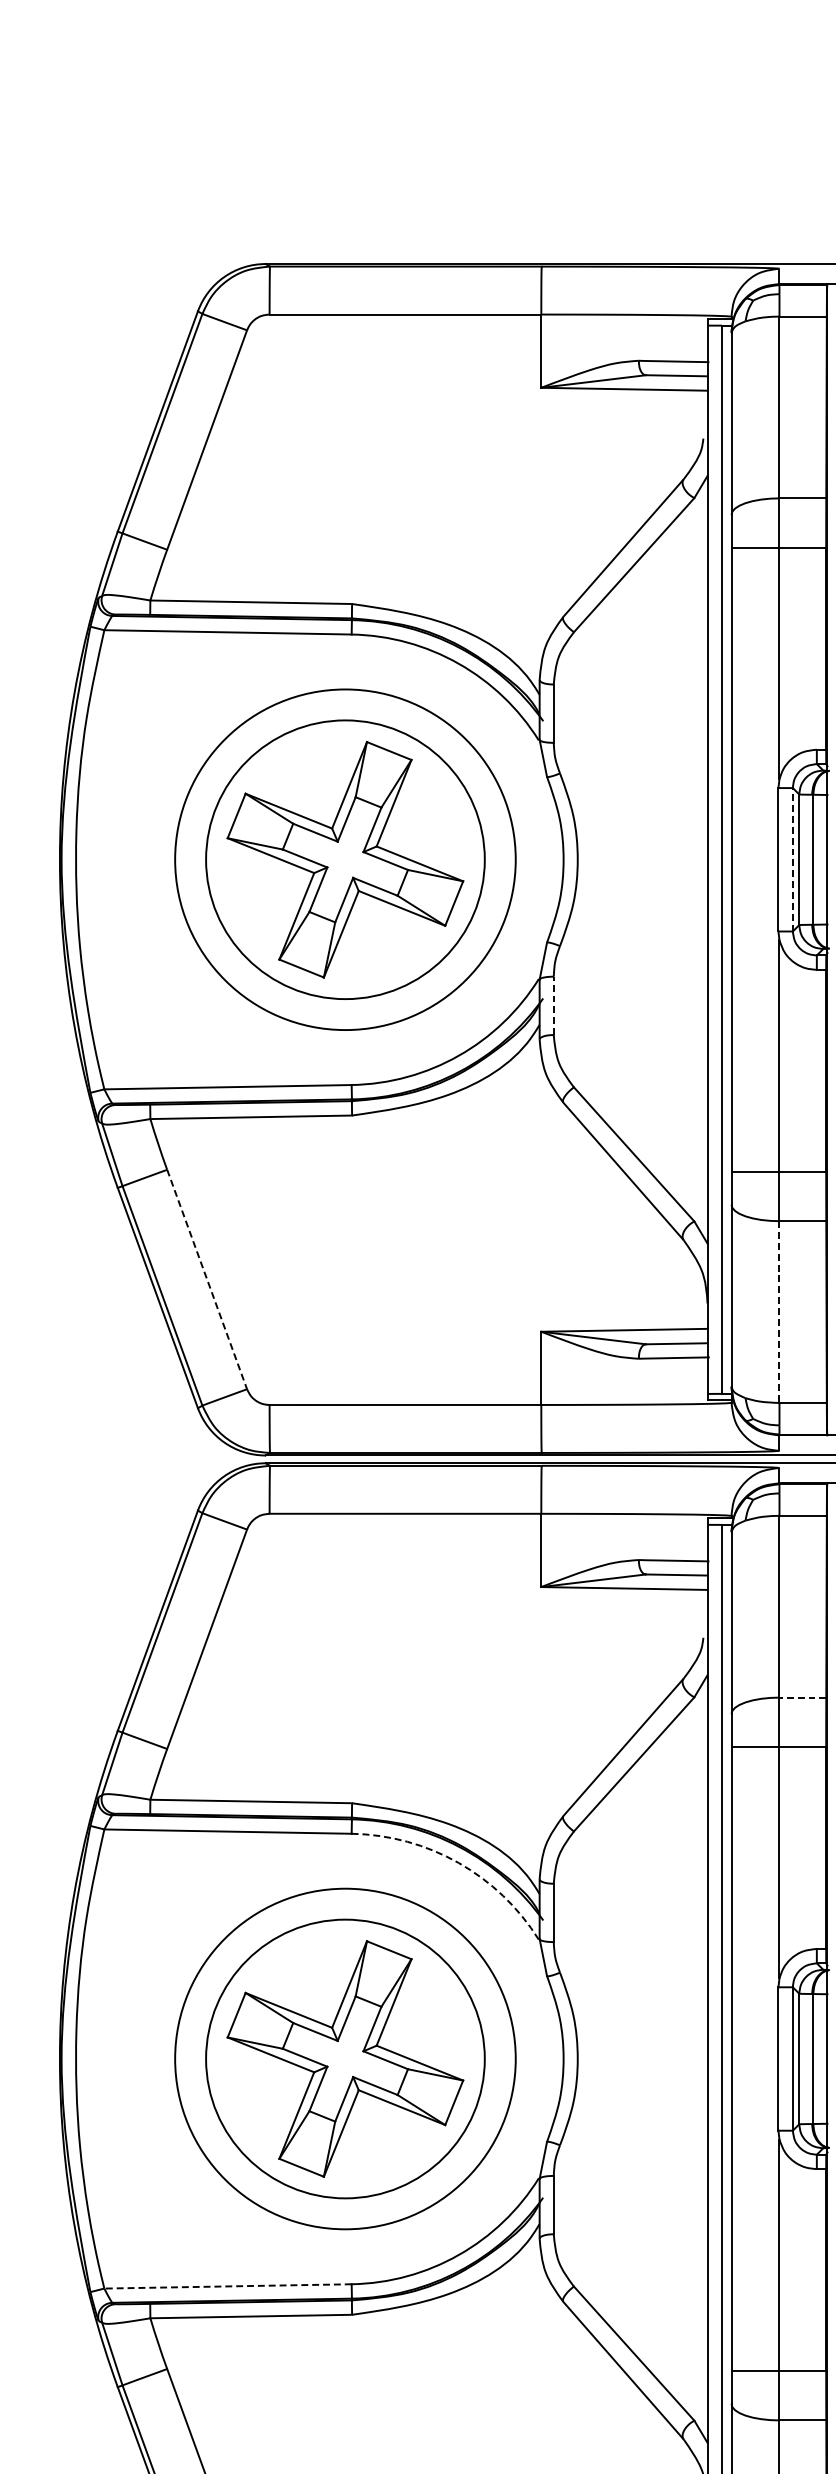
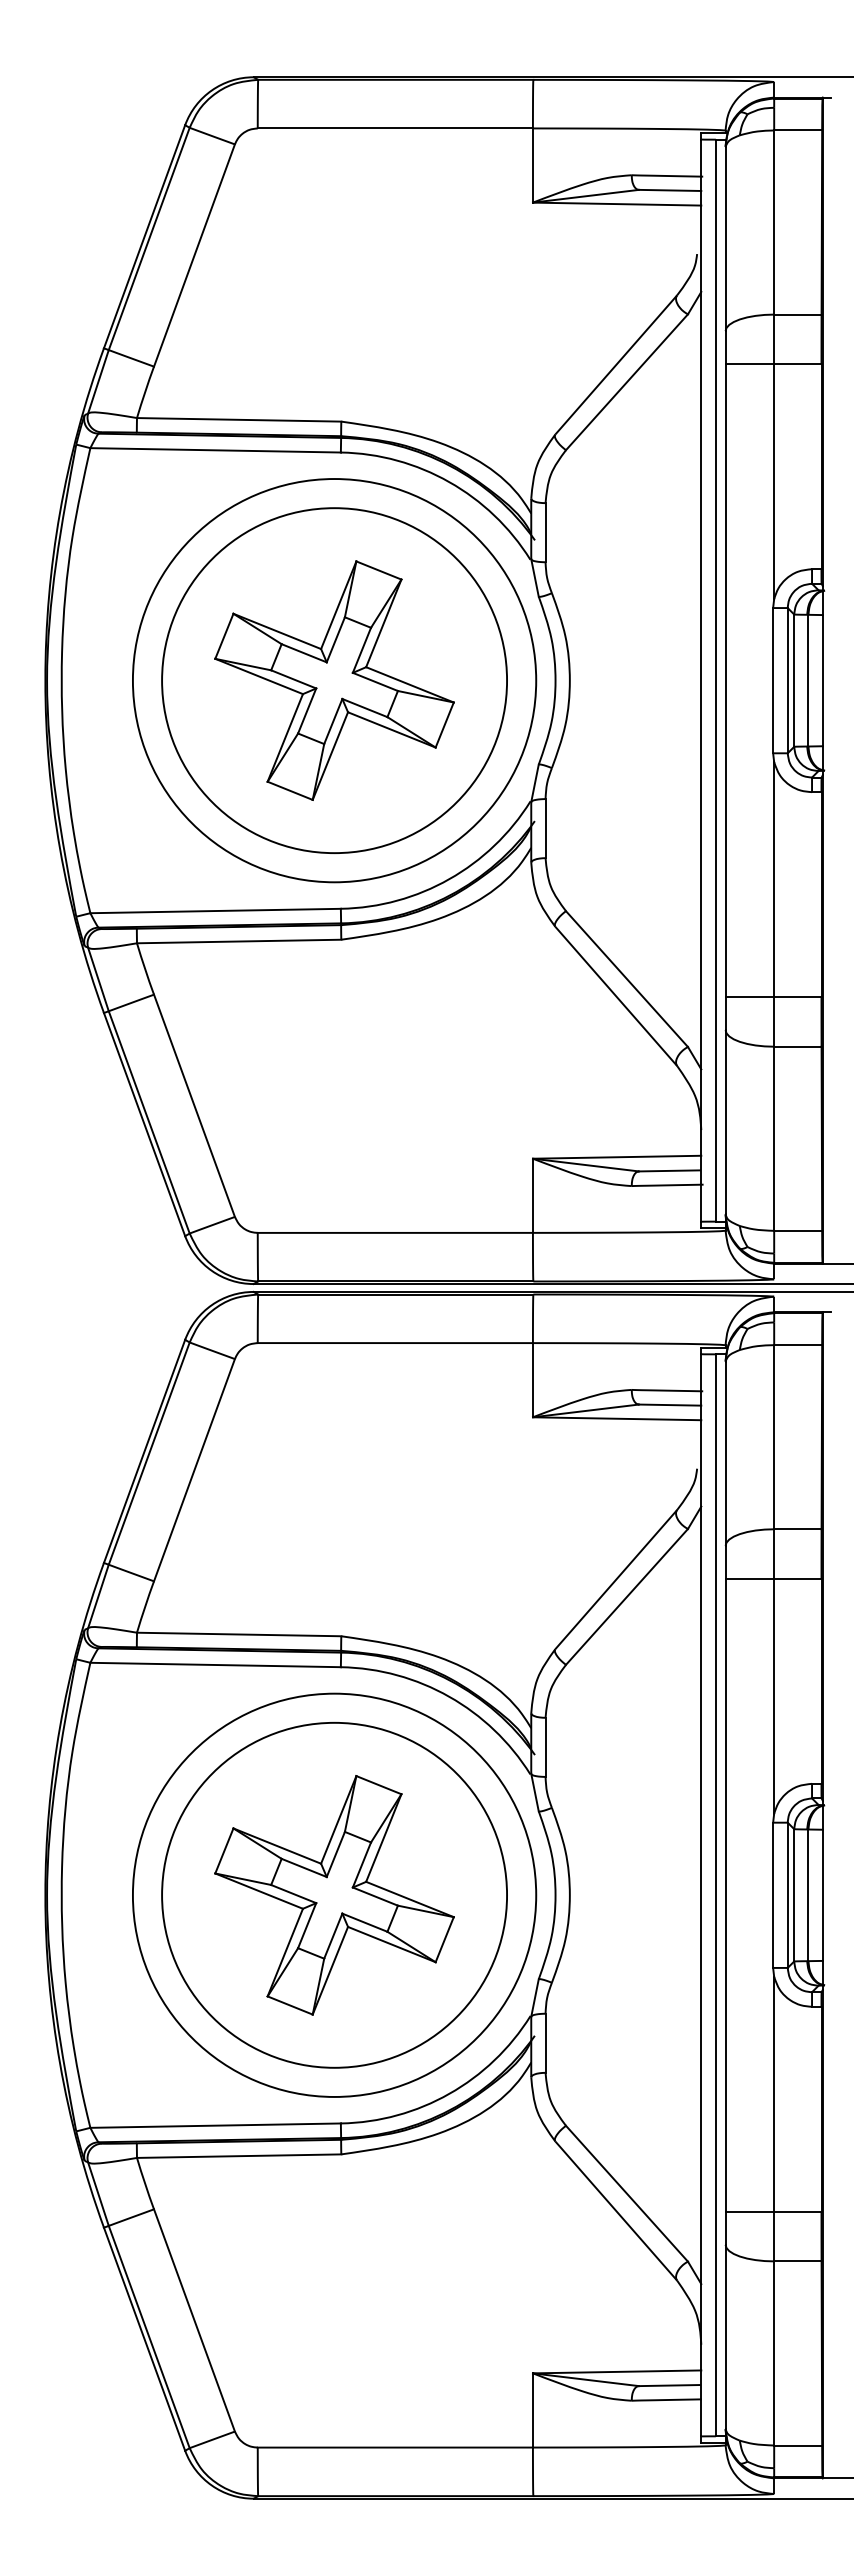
circle: (345, 859) -> (334, 680), size x1.43
line: (792, 859) -> (787, 680), dashed -> solid
line: (553, 1005) -> (545, 828), dashed -> solid
line: (207, 1280) -> (194, 1106), dashed -> solid
line: (779, 1312) -> (774, 1139), dashed -> solid
line: (802, 1697) -> (797, 1529), dashed -> solid
arc: (458, 1862) -> (449, 1696), dashed -> solid
circle: (345, 2058) -> (334, 1894), size x1.43
line: (227, 2286) -> (215, 2125), dashed -> solid

